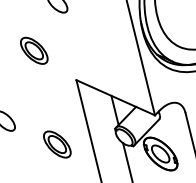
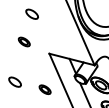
part: (34, 49) -> (24, 41), size x0.7
part: (56, 143) -> (44, 89), size x0.7

